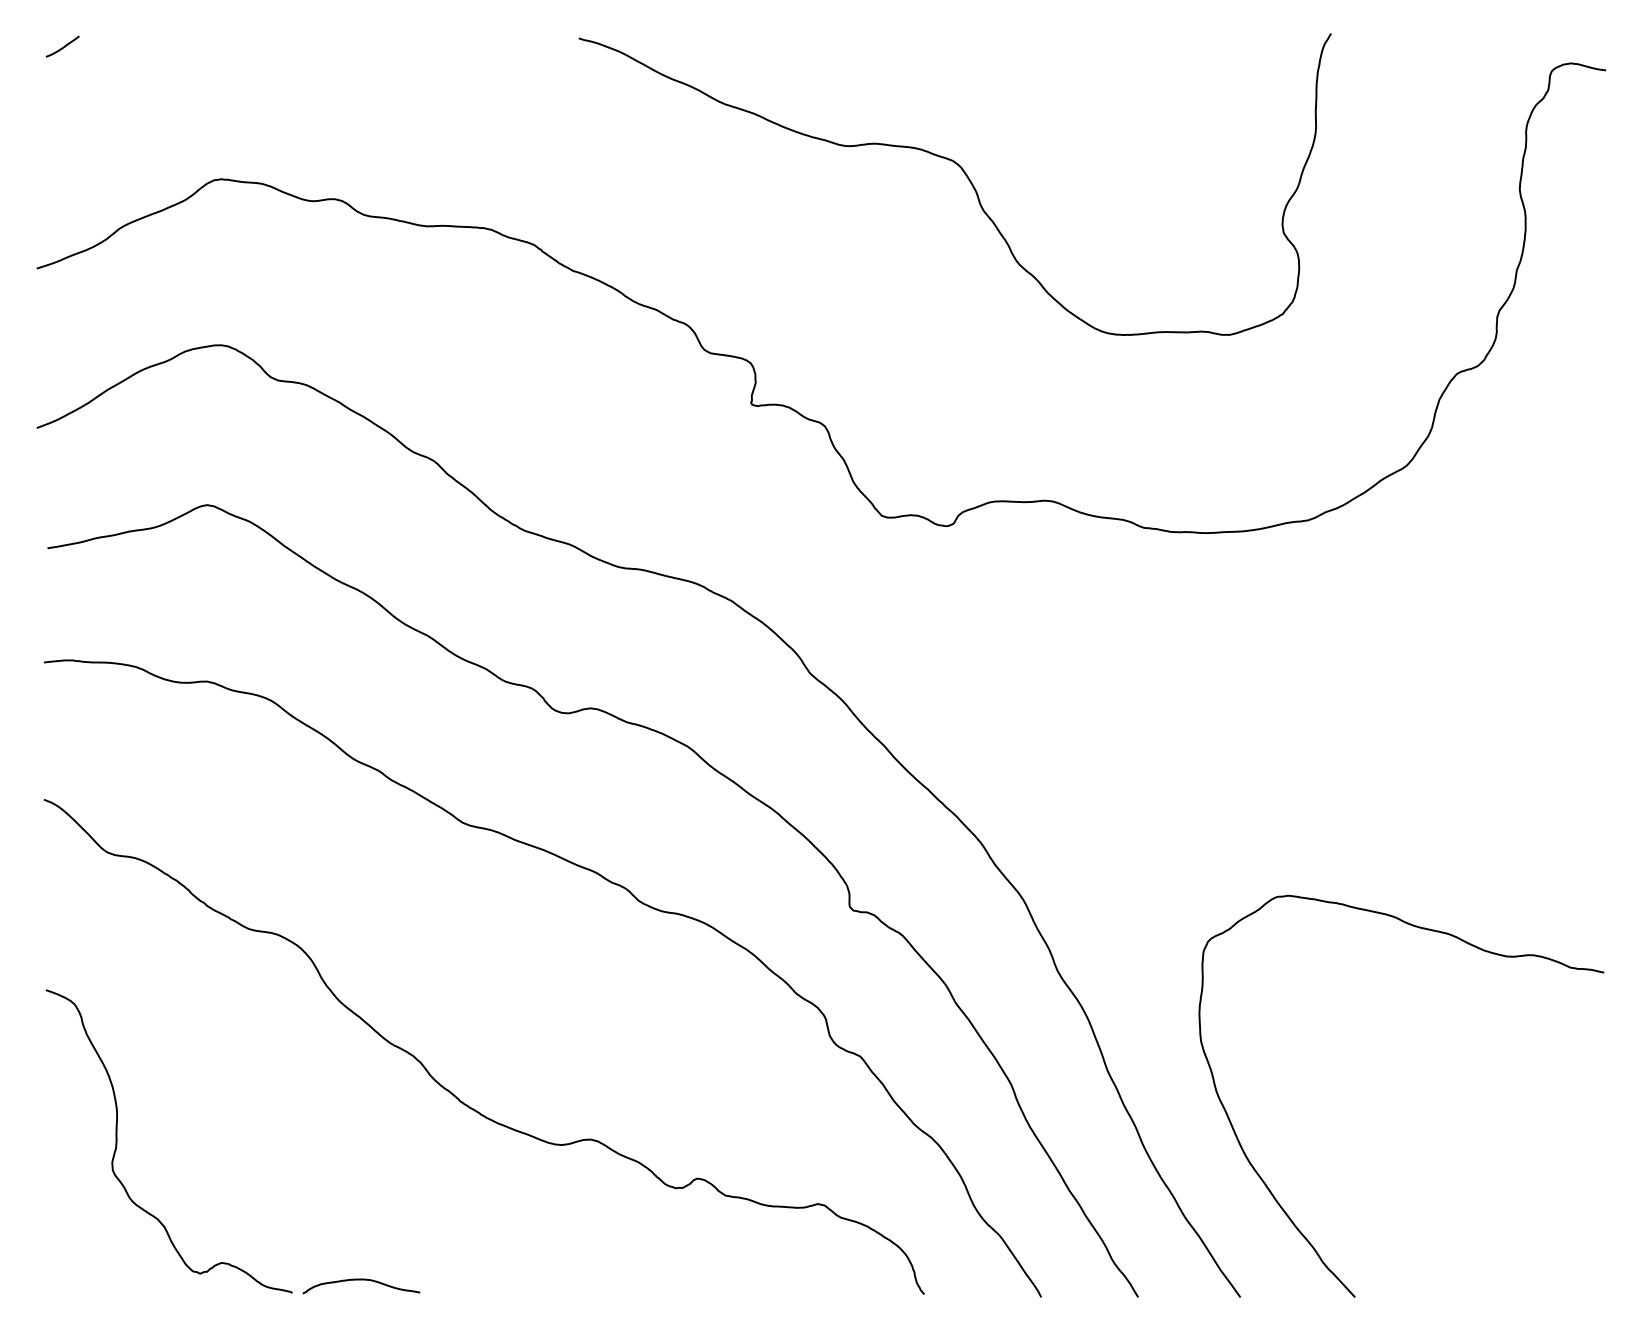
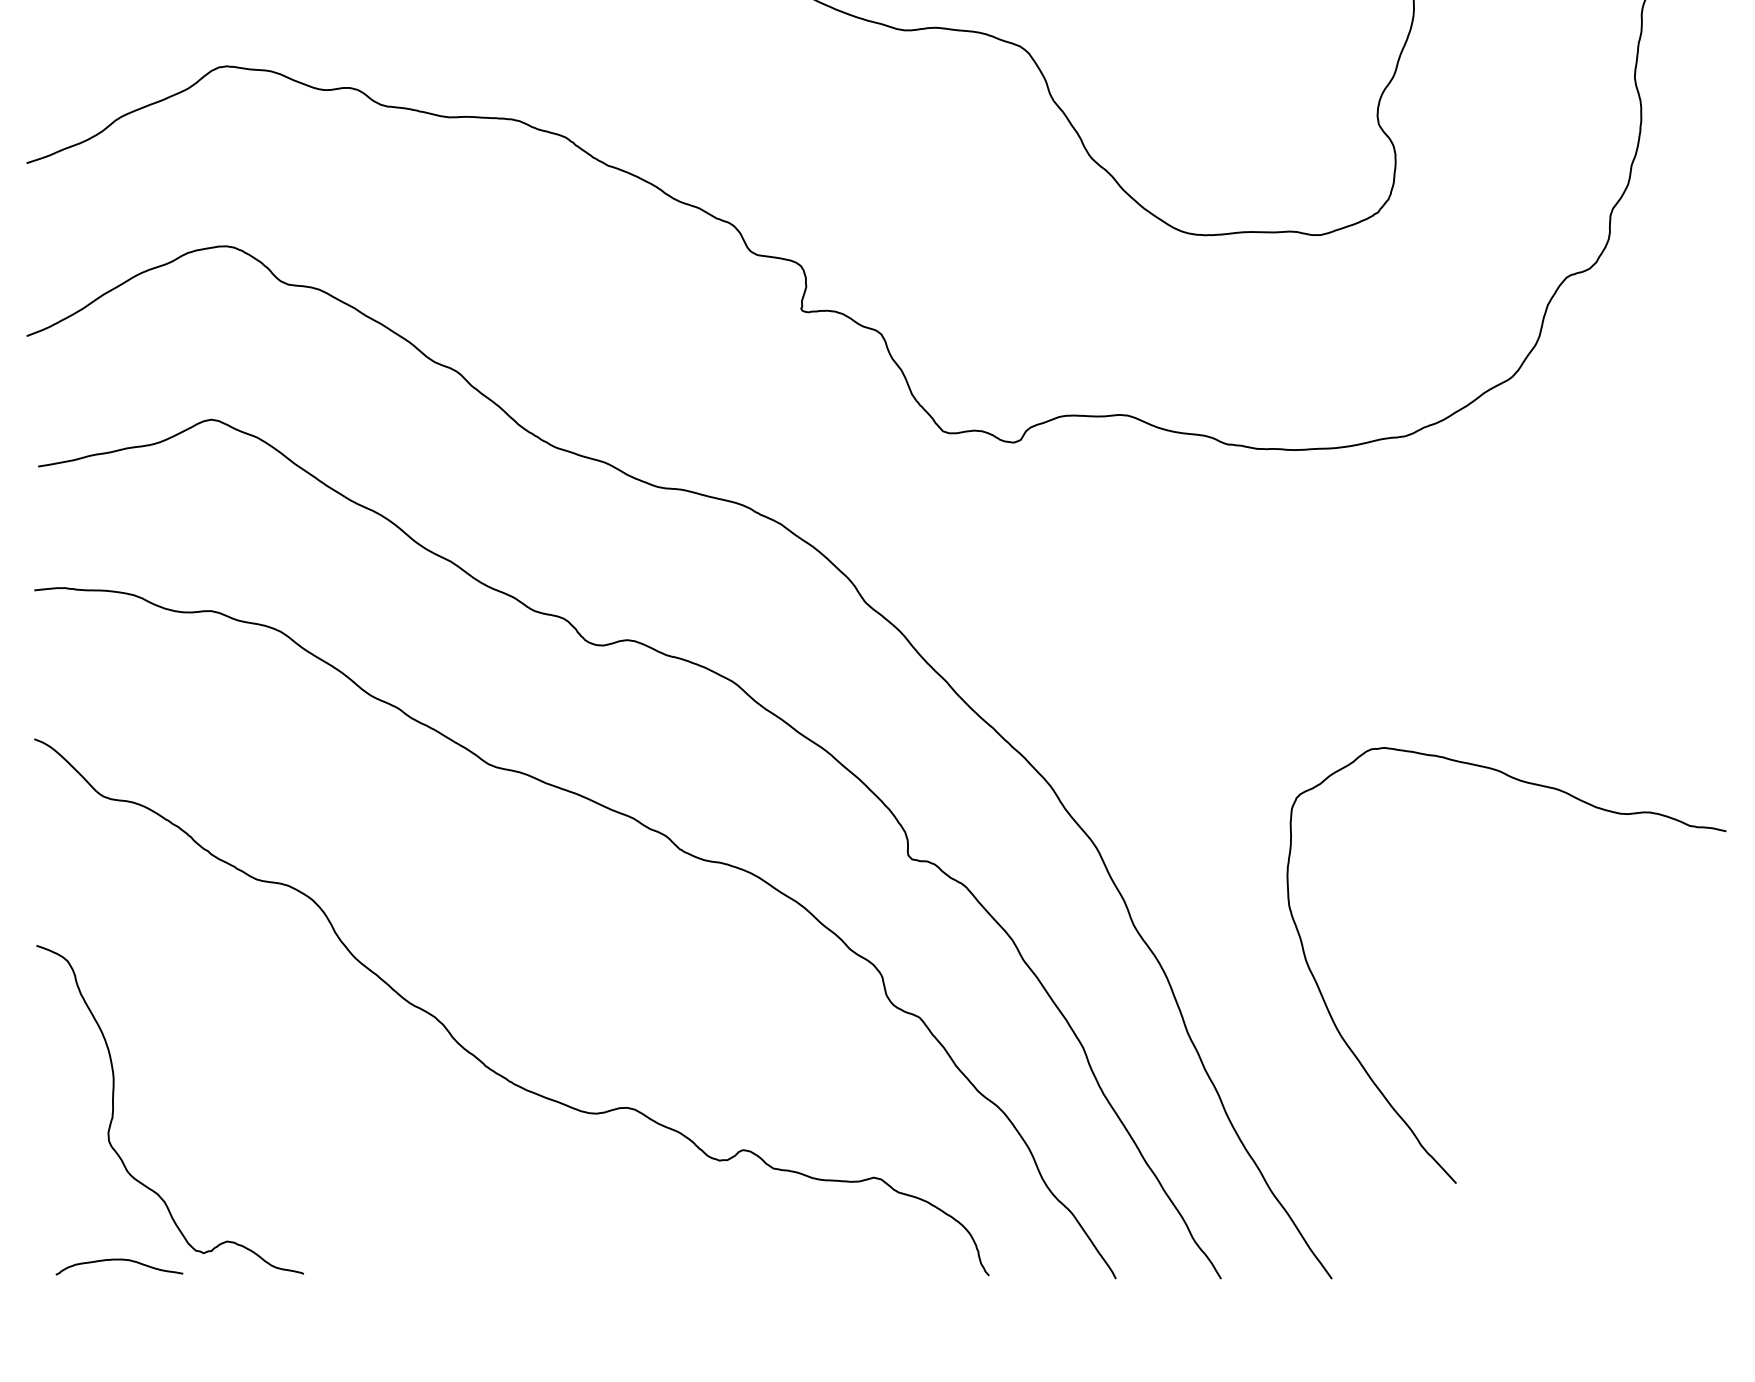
curve: (1267, 1185) -> (1361, 1062), moved
curve: (361, 1280) -> (119, 1260), moved

